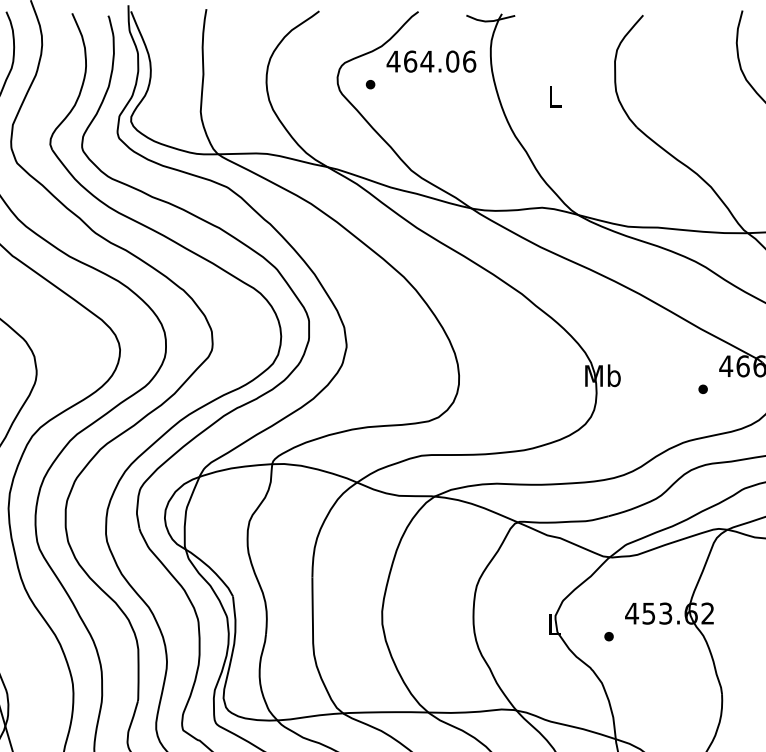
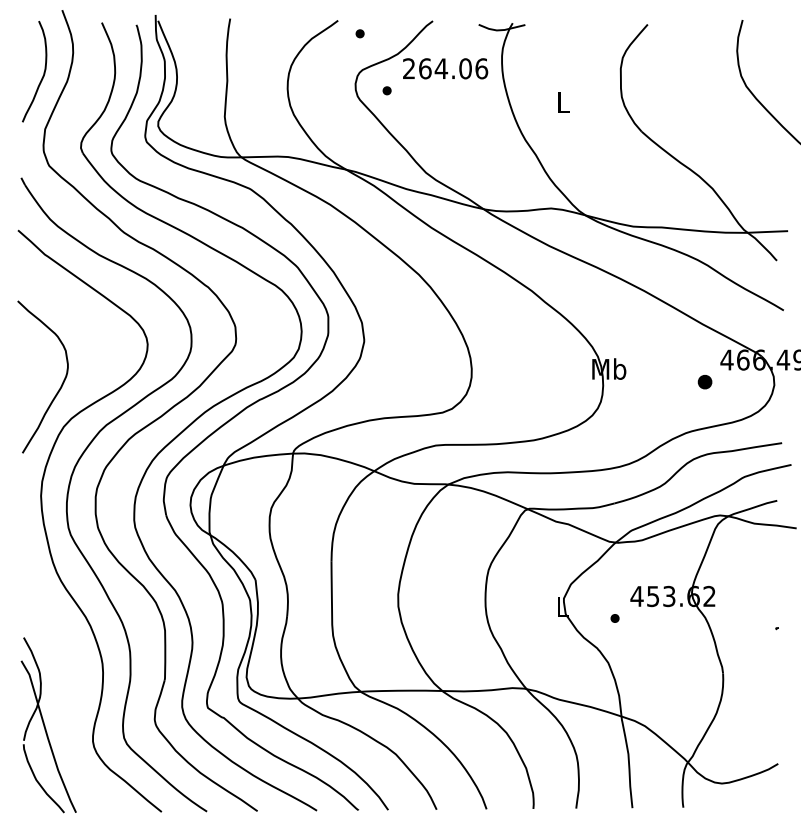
part: (341, 24) -> (359, 33), added
text: (392, 61) -> (408, 68), 464.06 -> 264.06
part: (702, 388) -> (704, 381), size x1.6

